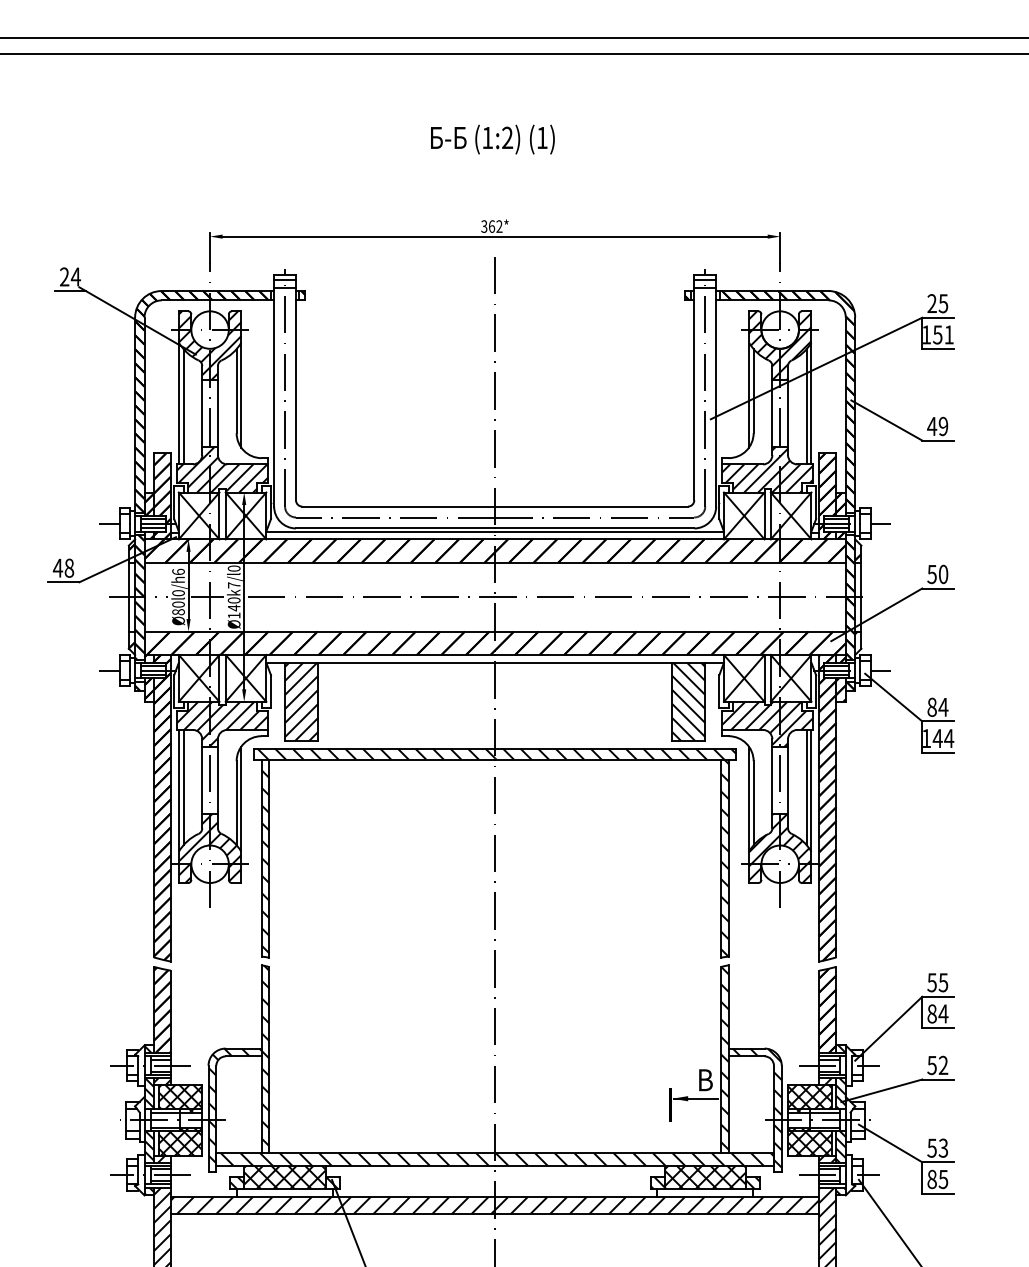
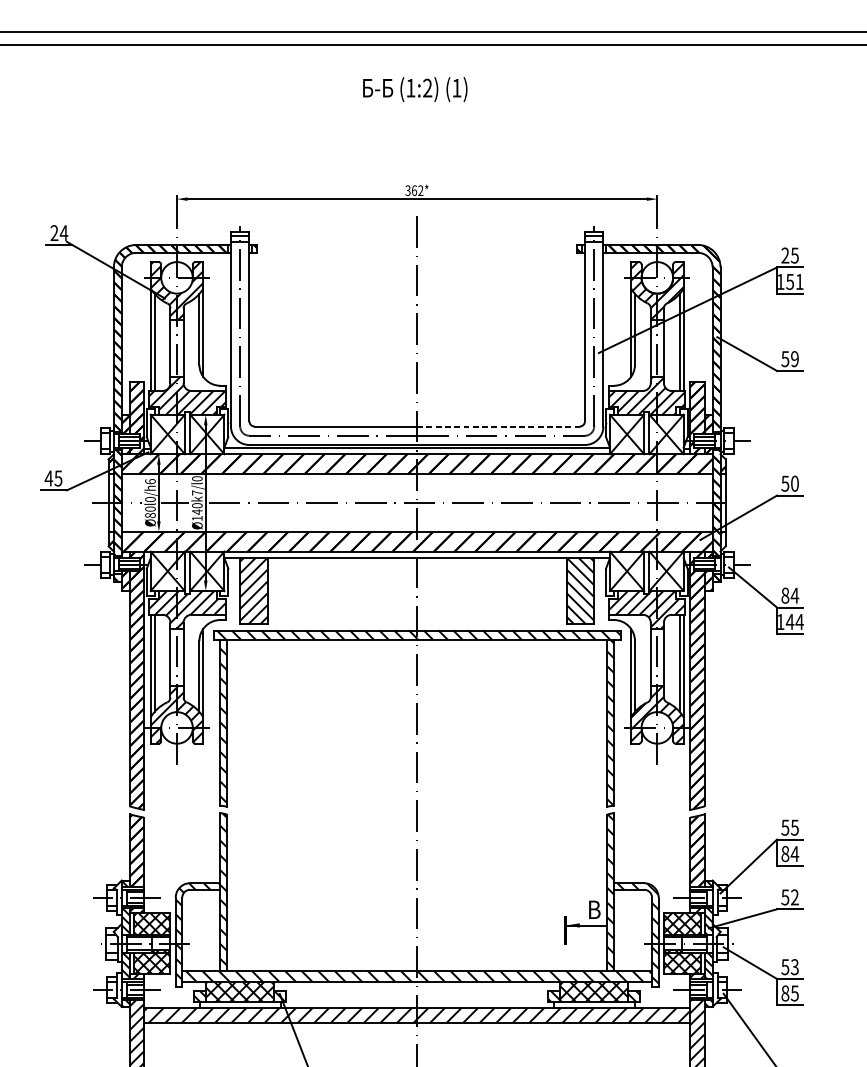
text: (492, 139) -> (414, 89), moved
text: (932, 426) -> (785, 359), 49 -> 59
line: (592, 506) -> (499, 426), solid -> dashed
text: (69, 567) -> (58, 477), 48 -> 45

